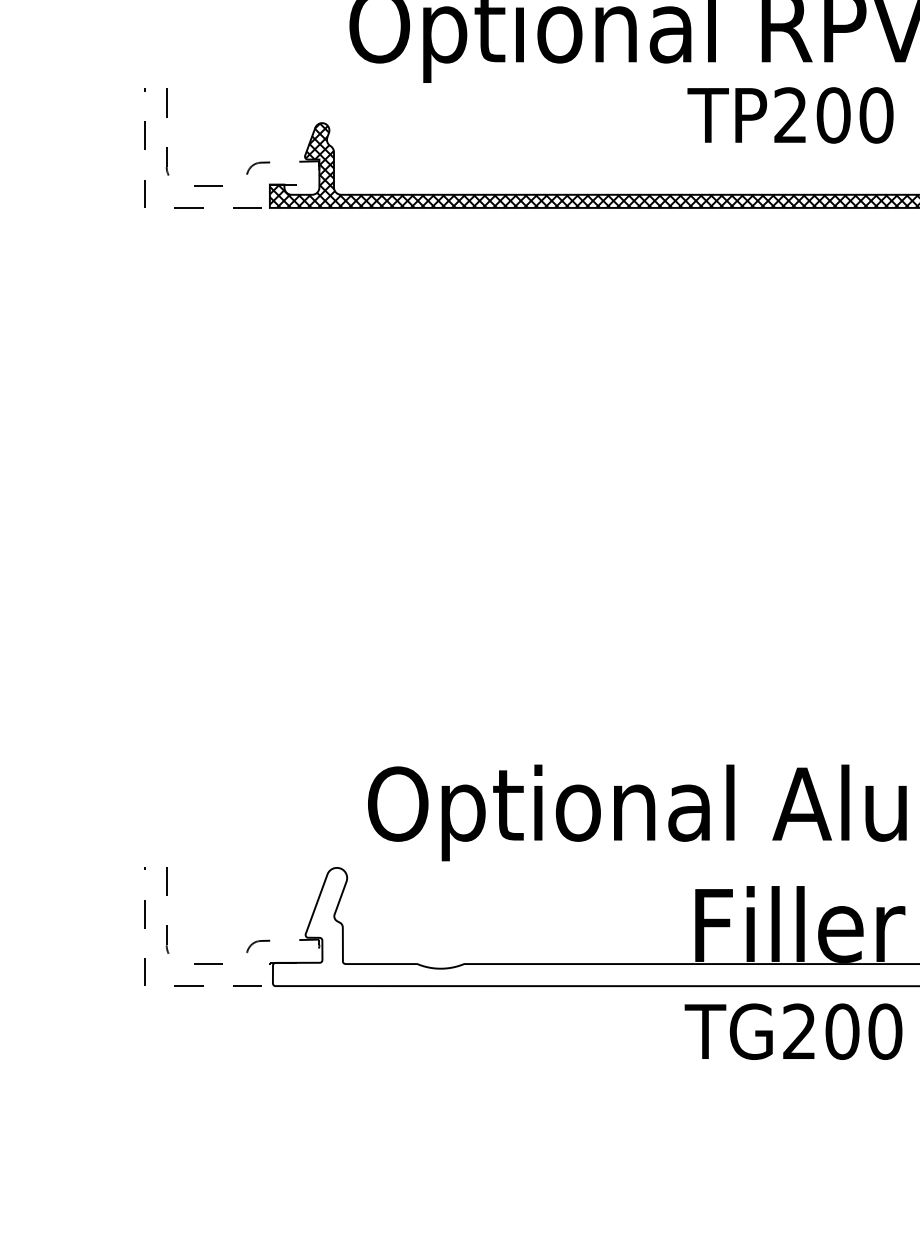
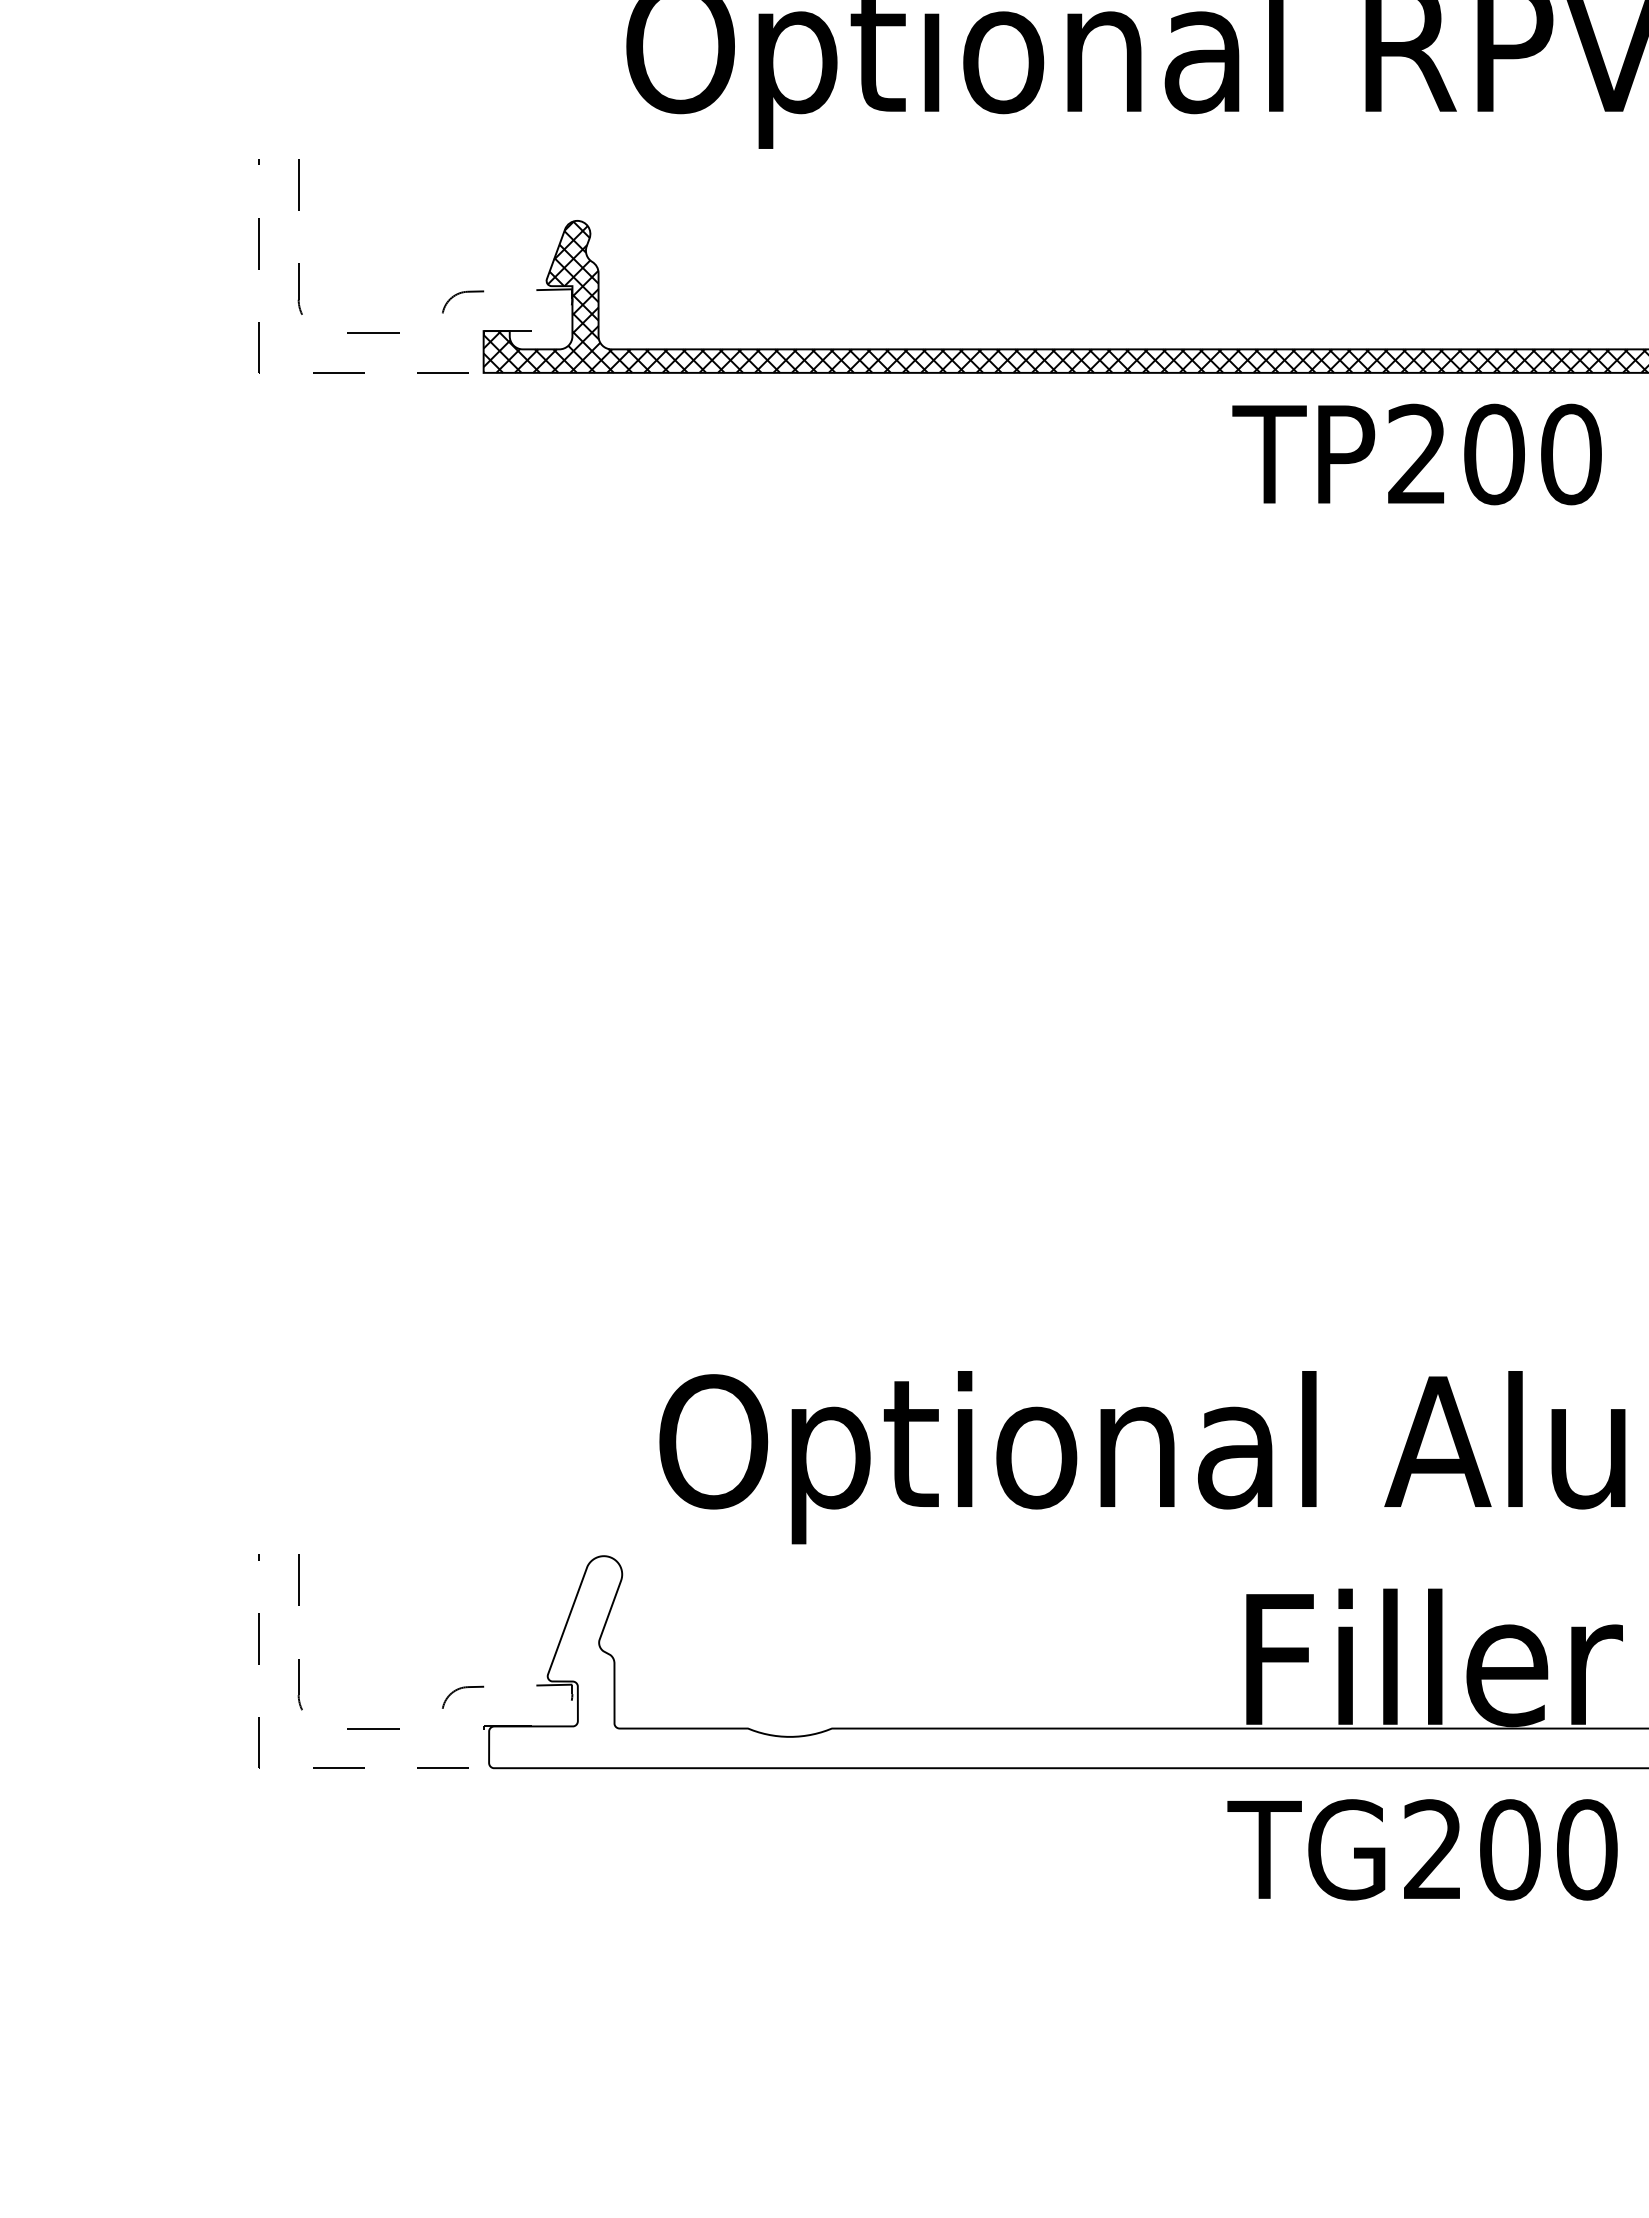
text: (790, 115) -> (1417, 454), moved

